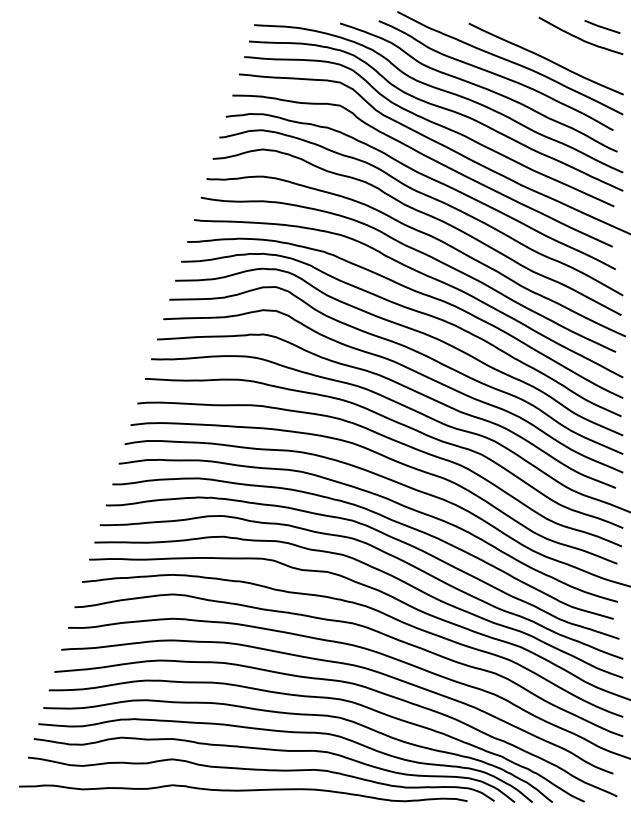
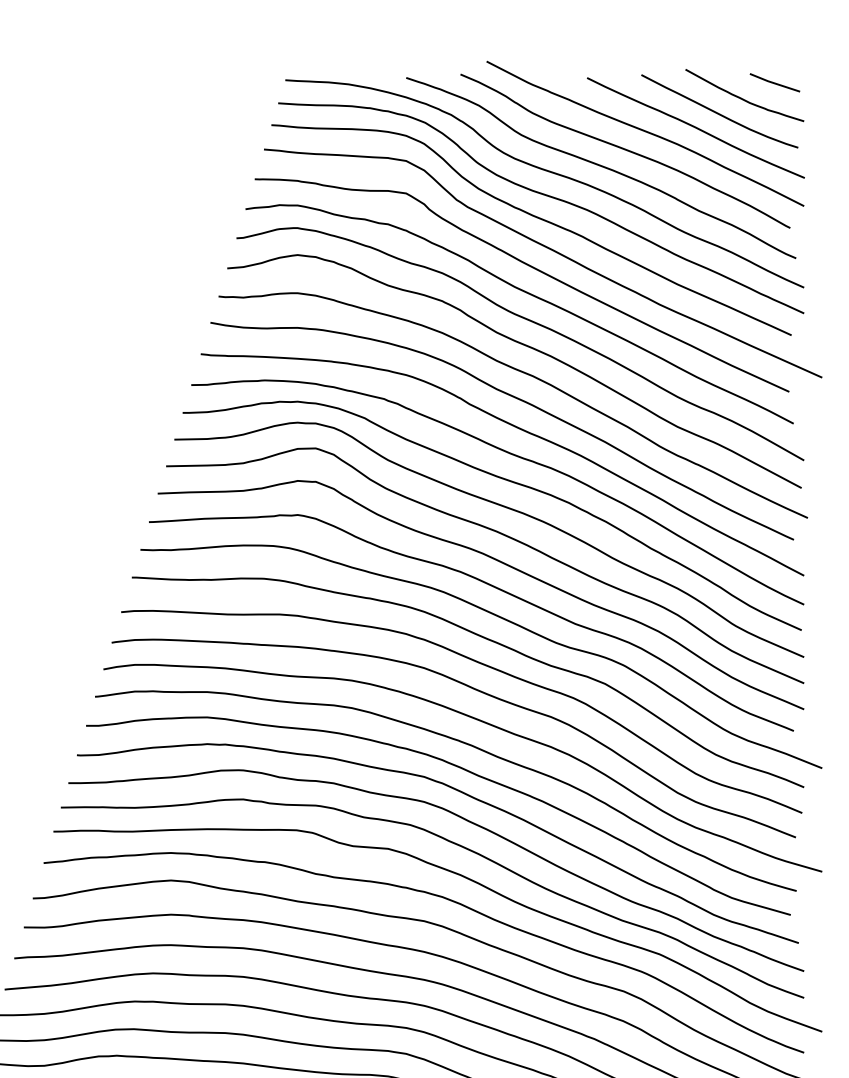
curve: (563, 48) -> (720, 113), added

